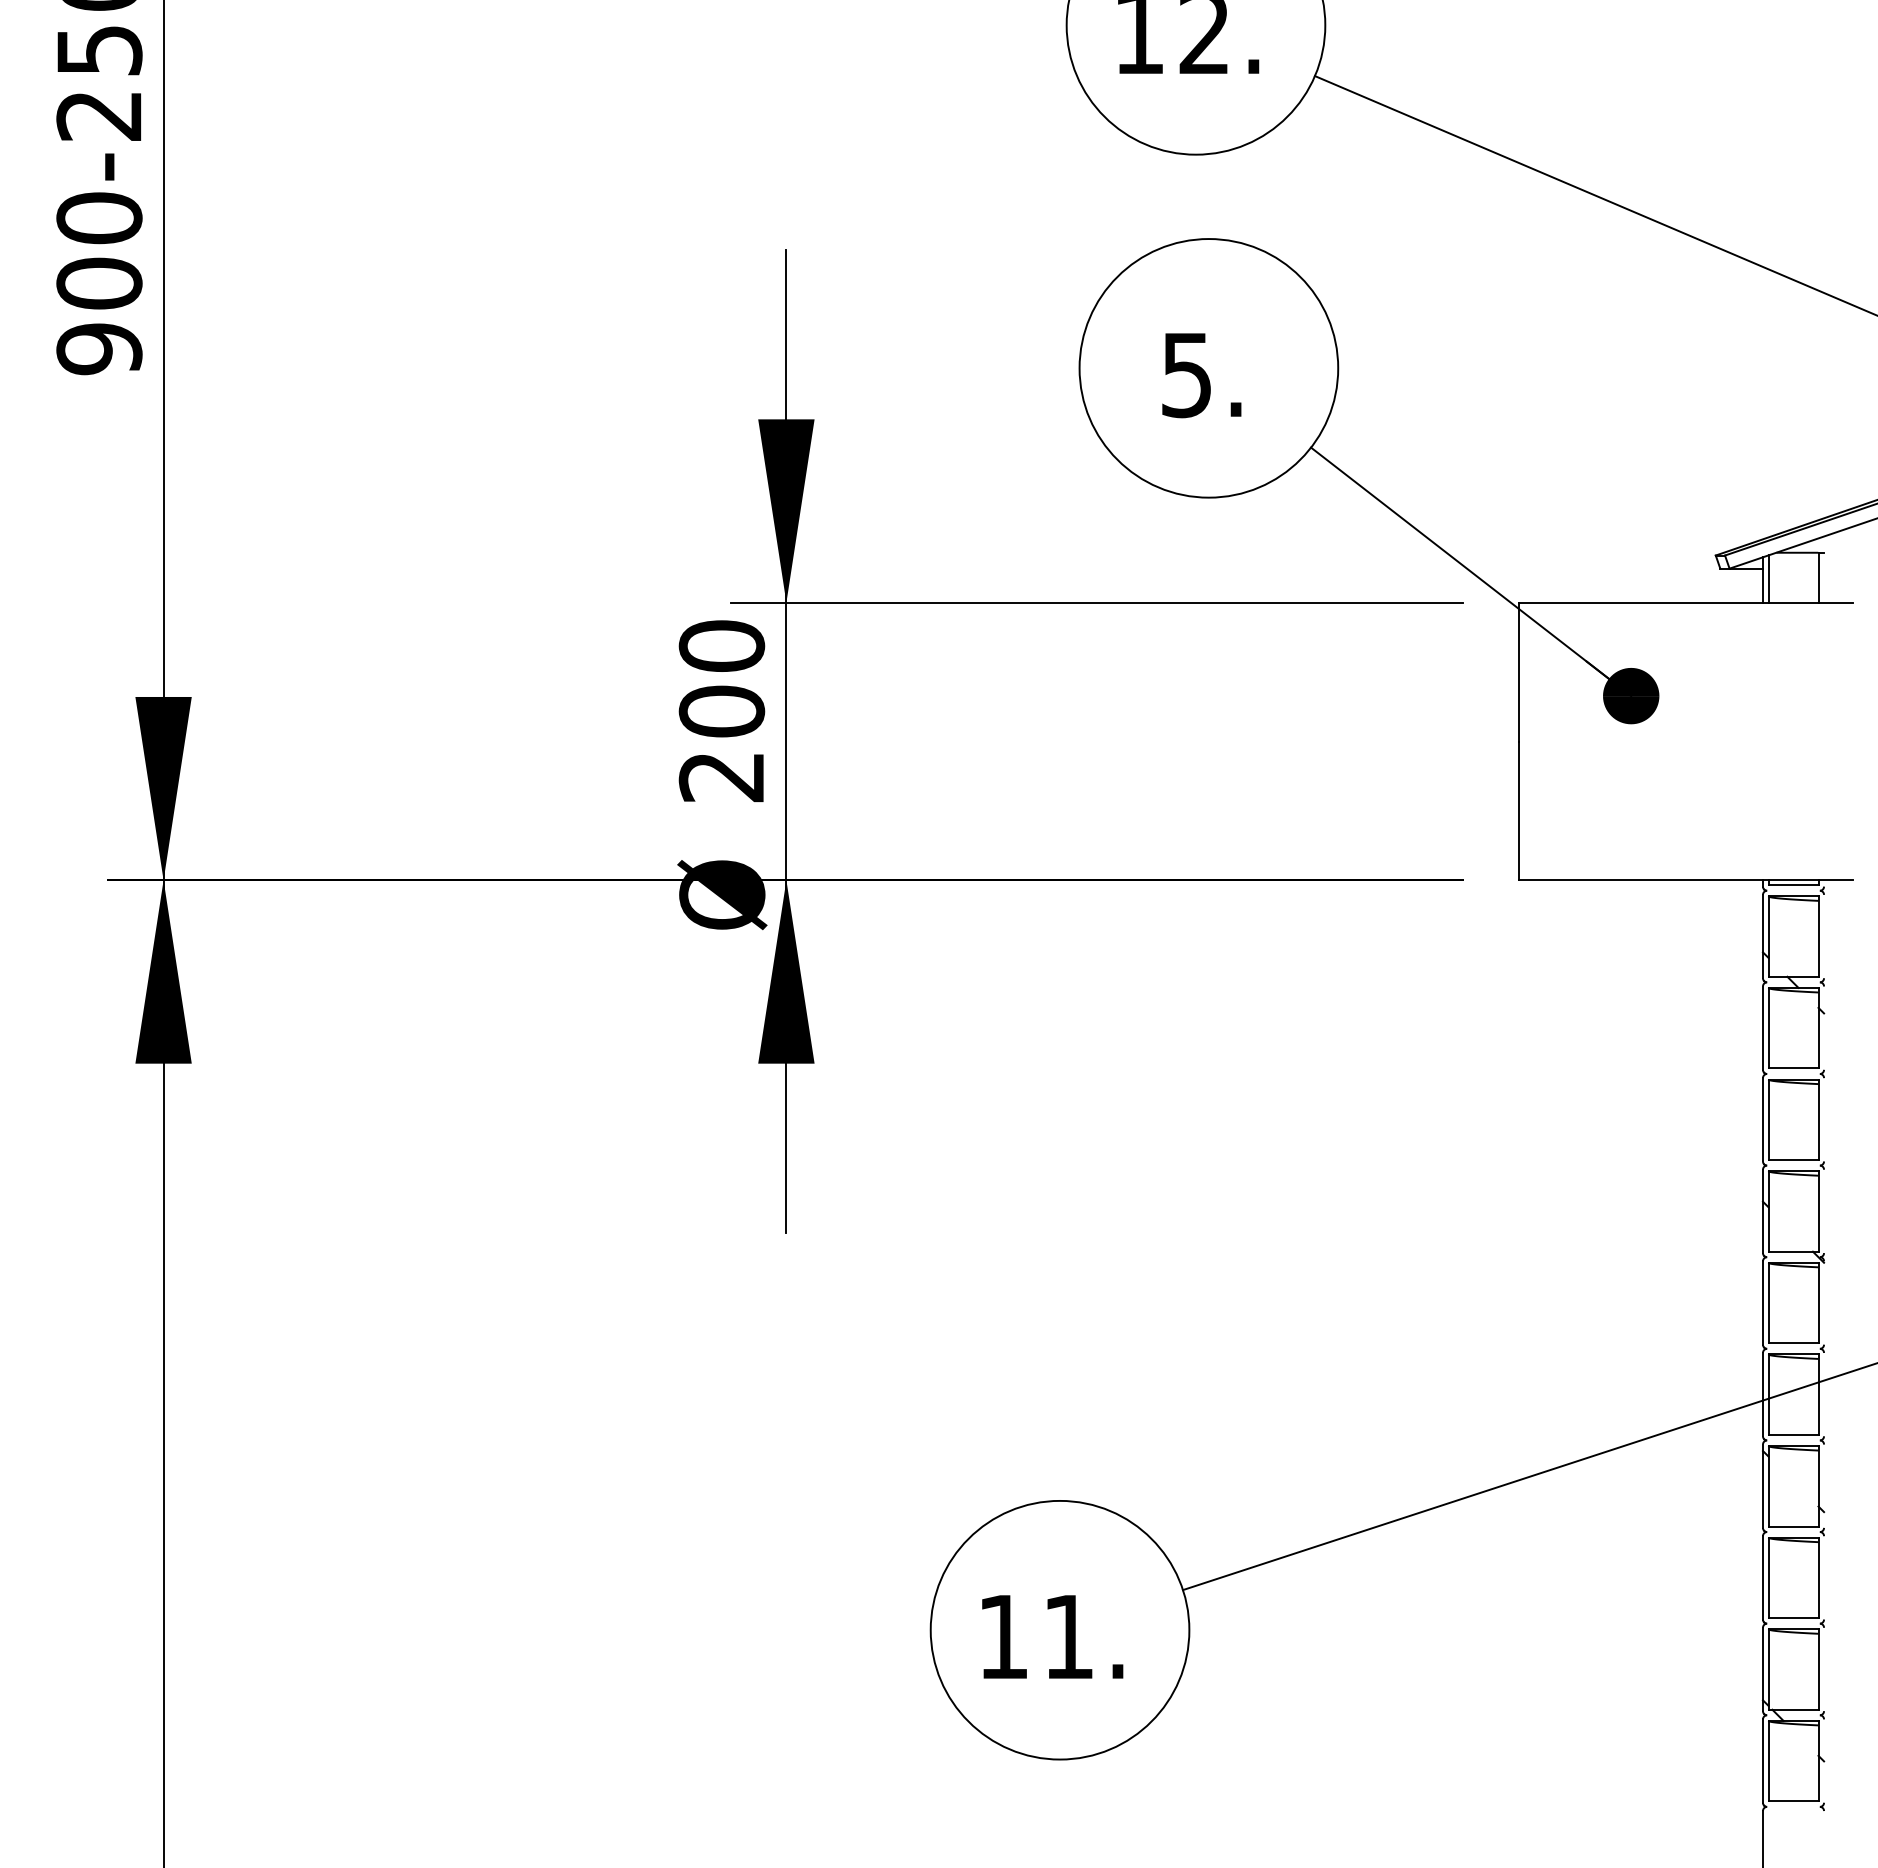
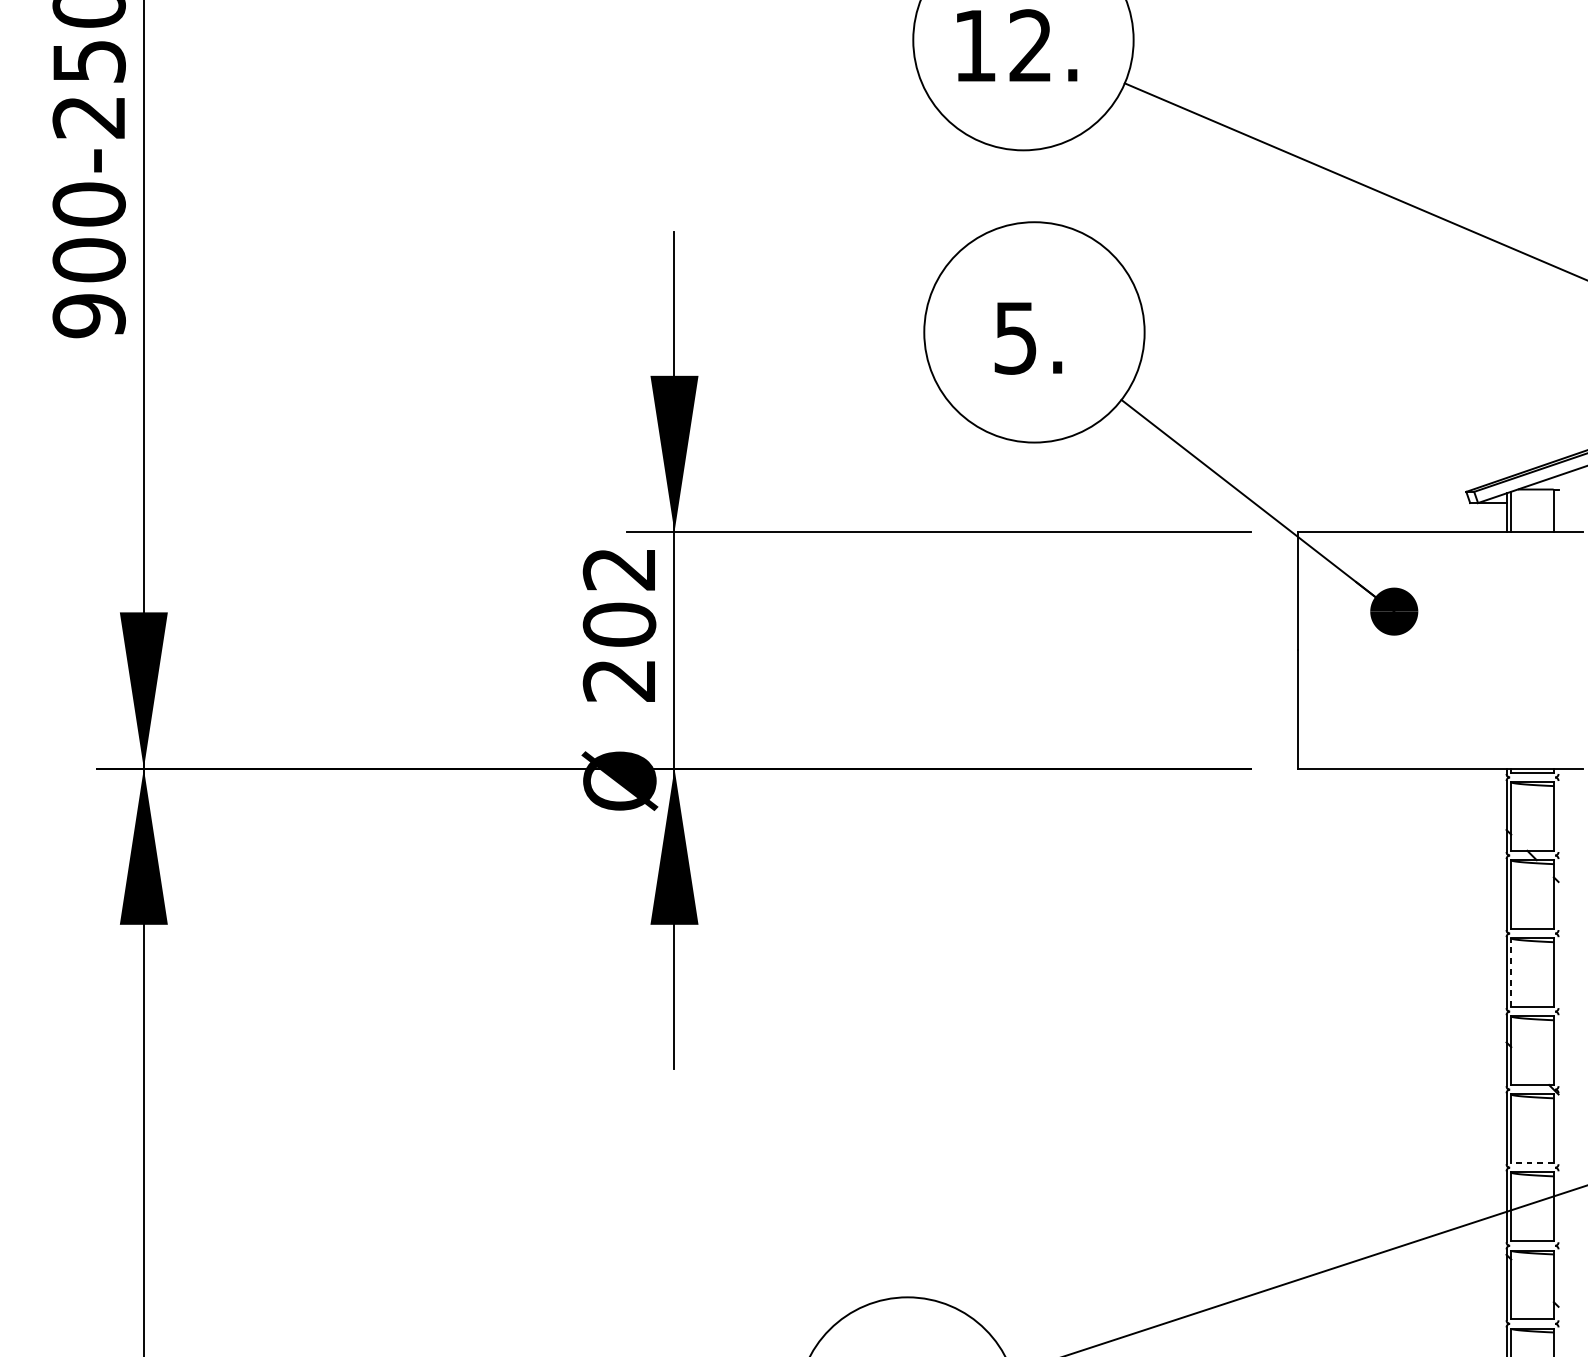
text: (721, 645) -> (619, 568), 200 -> 202
line: (1768, 1119) -> (1511, 972), solid -> dashed
line: (1793, 1343) -> (1532, 1163), solid -> dashed

